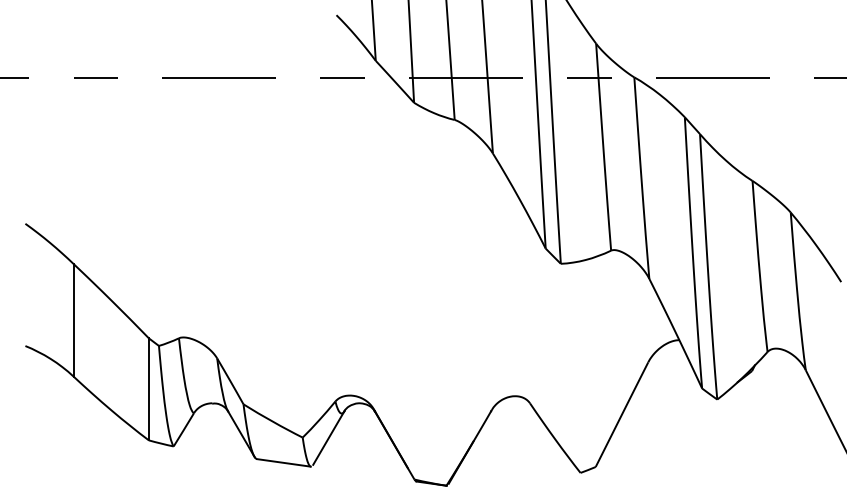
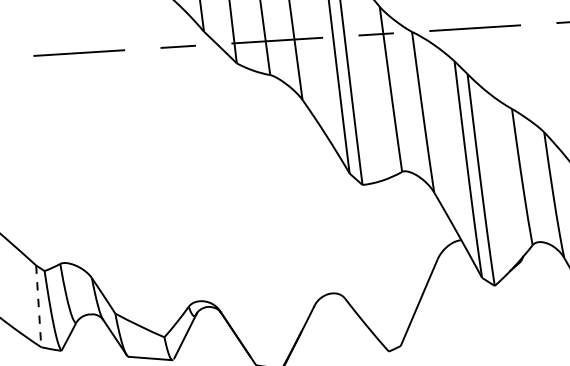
line: (148, 389) -> (38, 306), solid -> dashed

